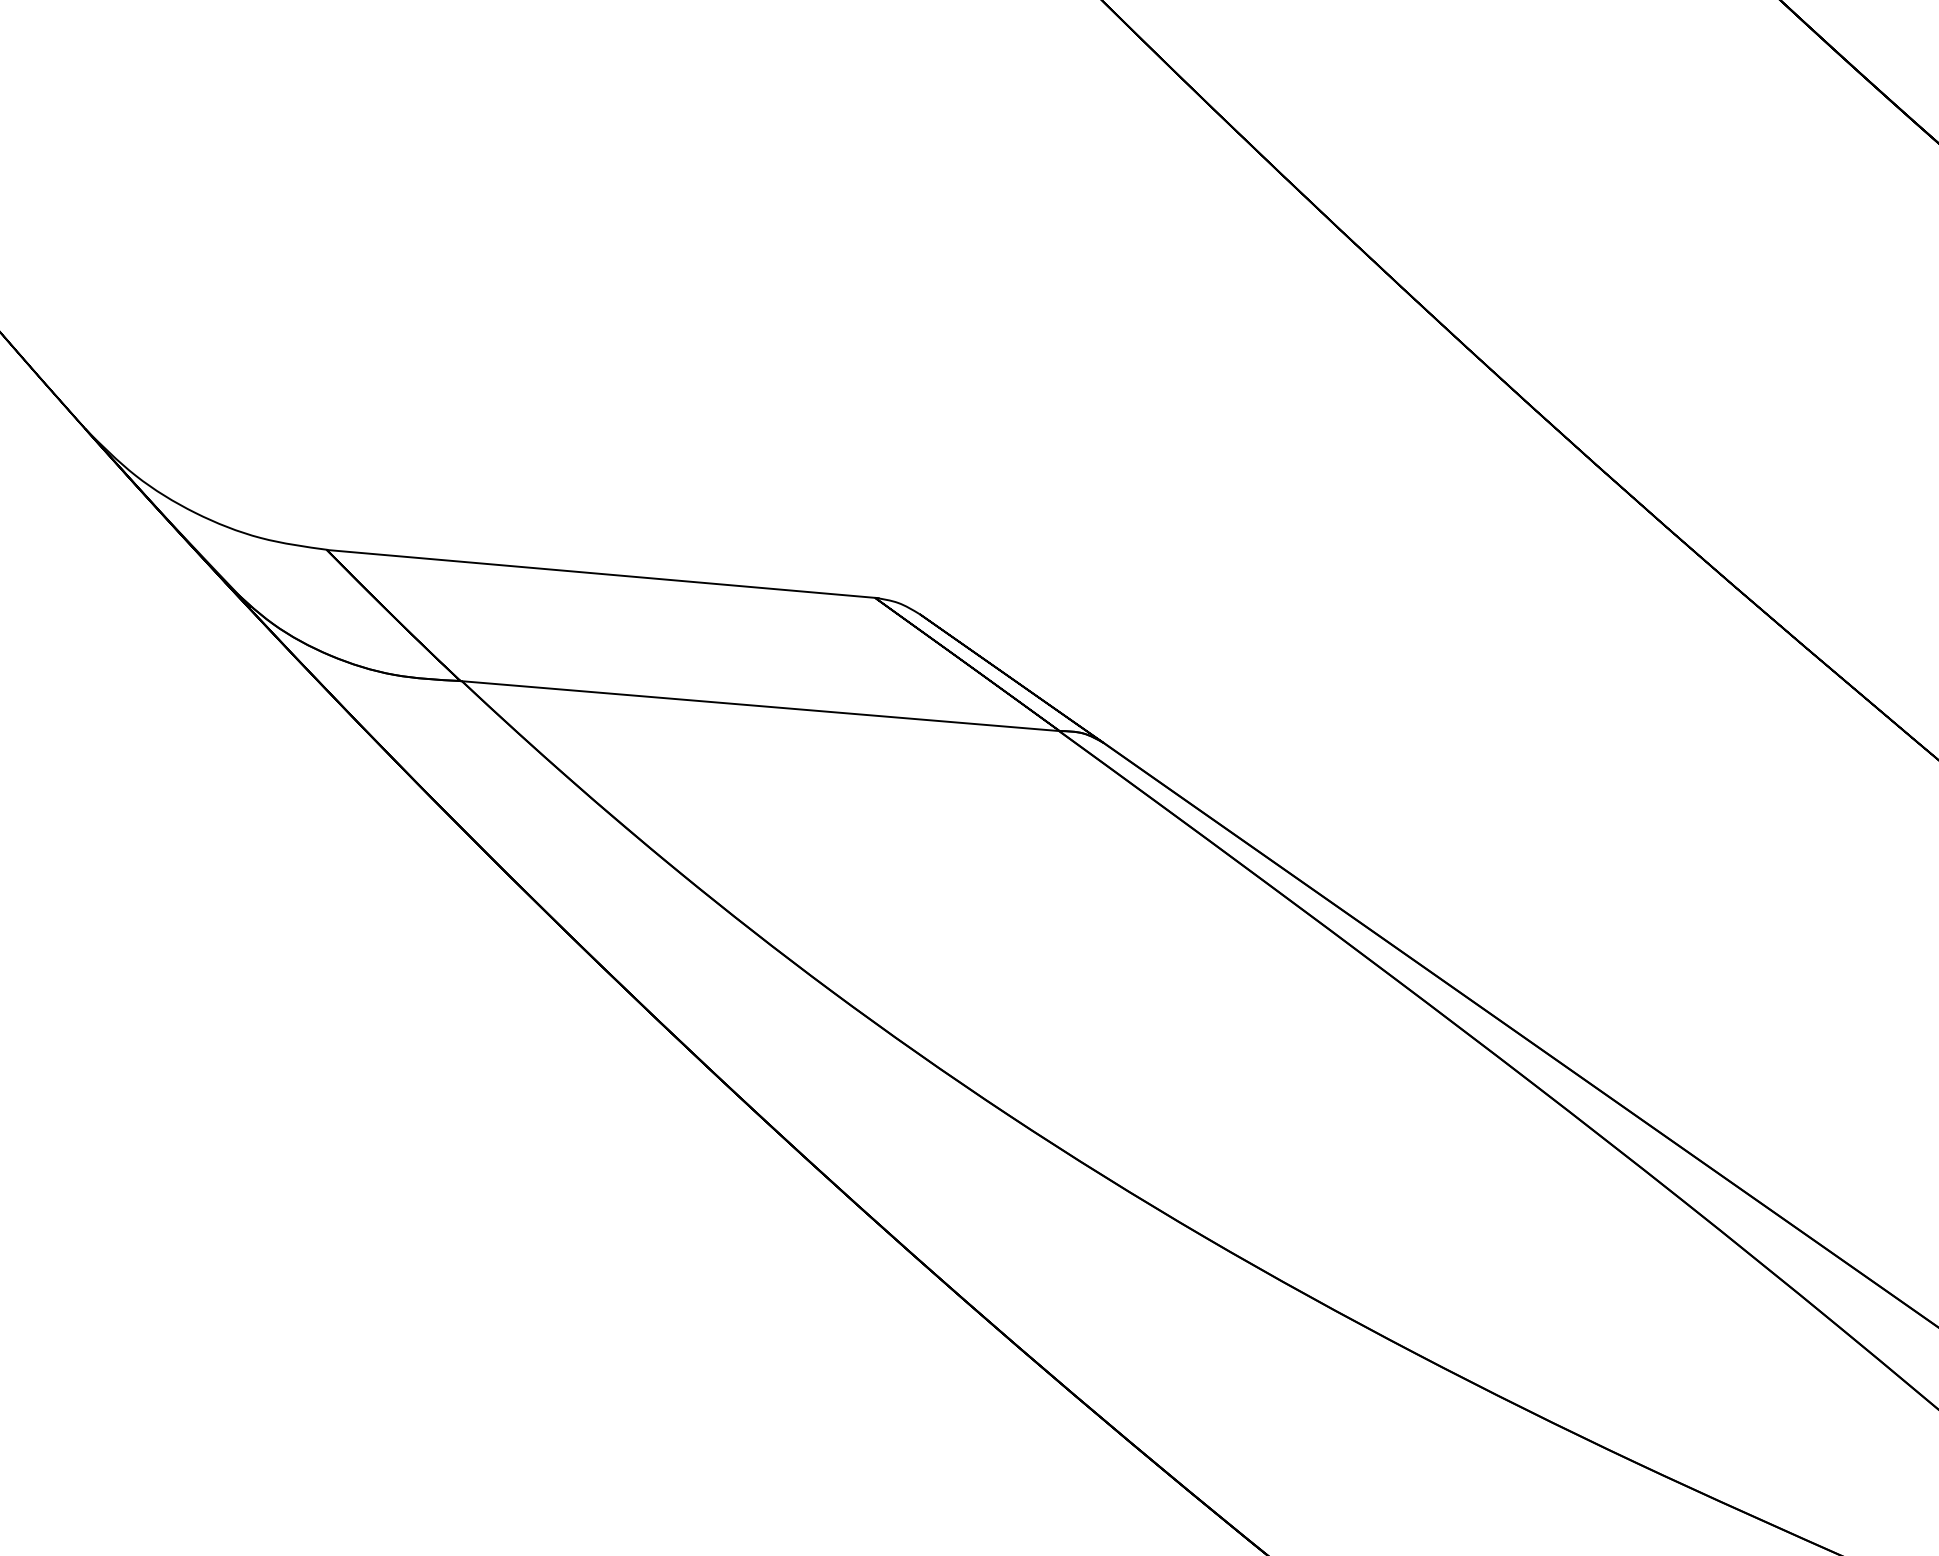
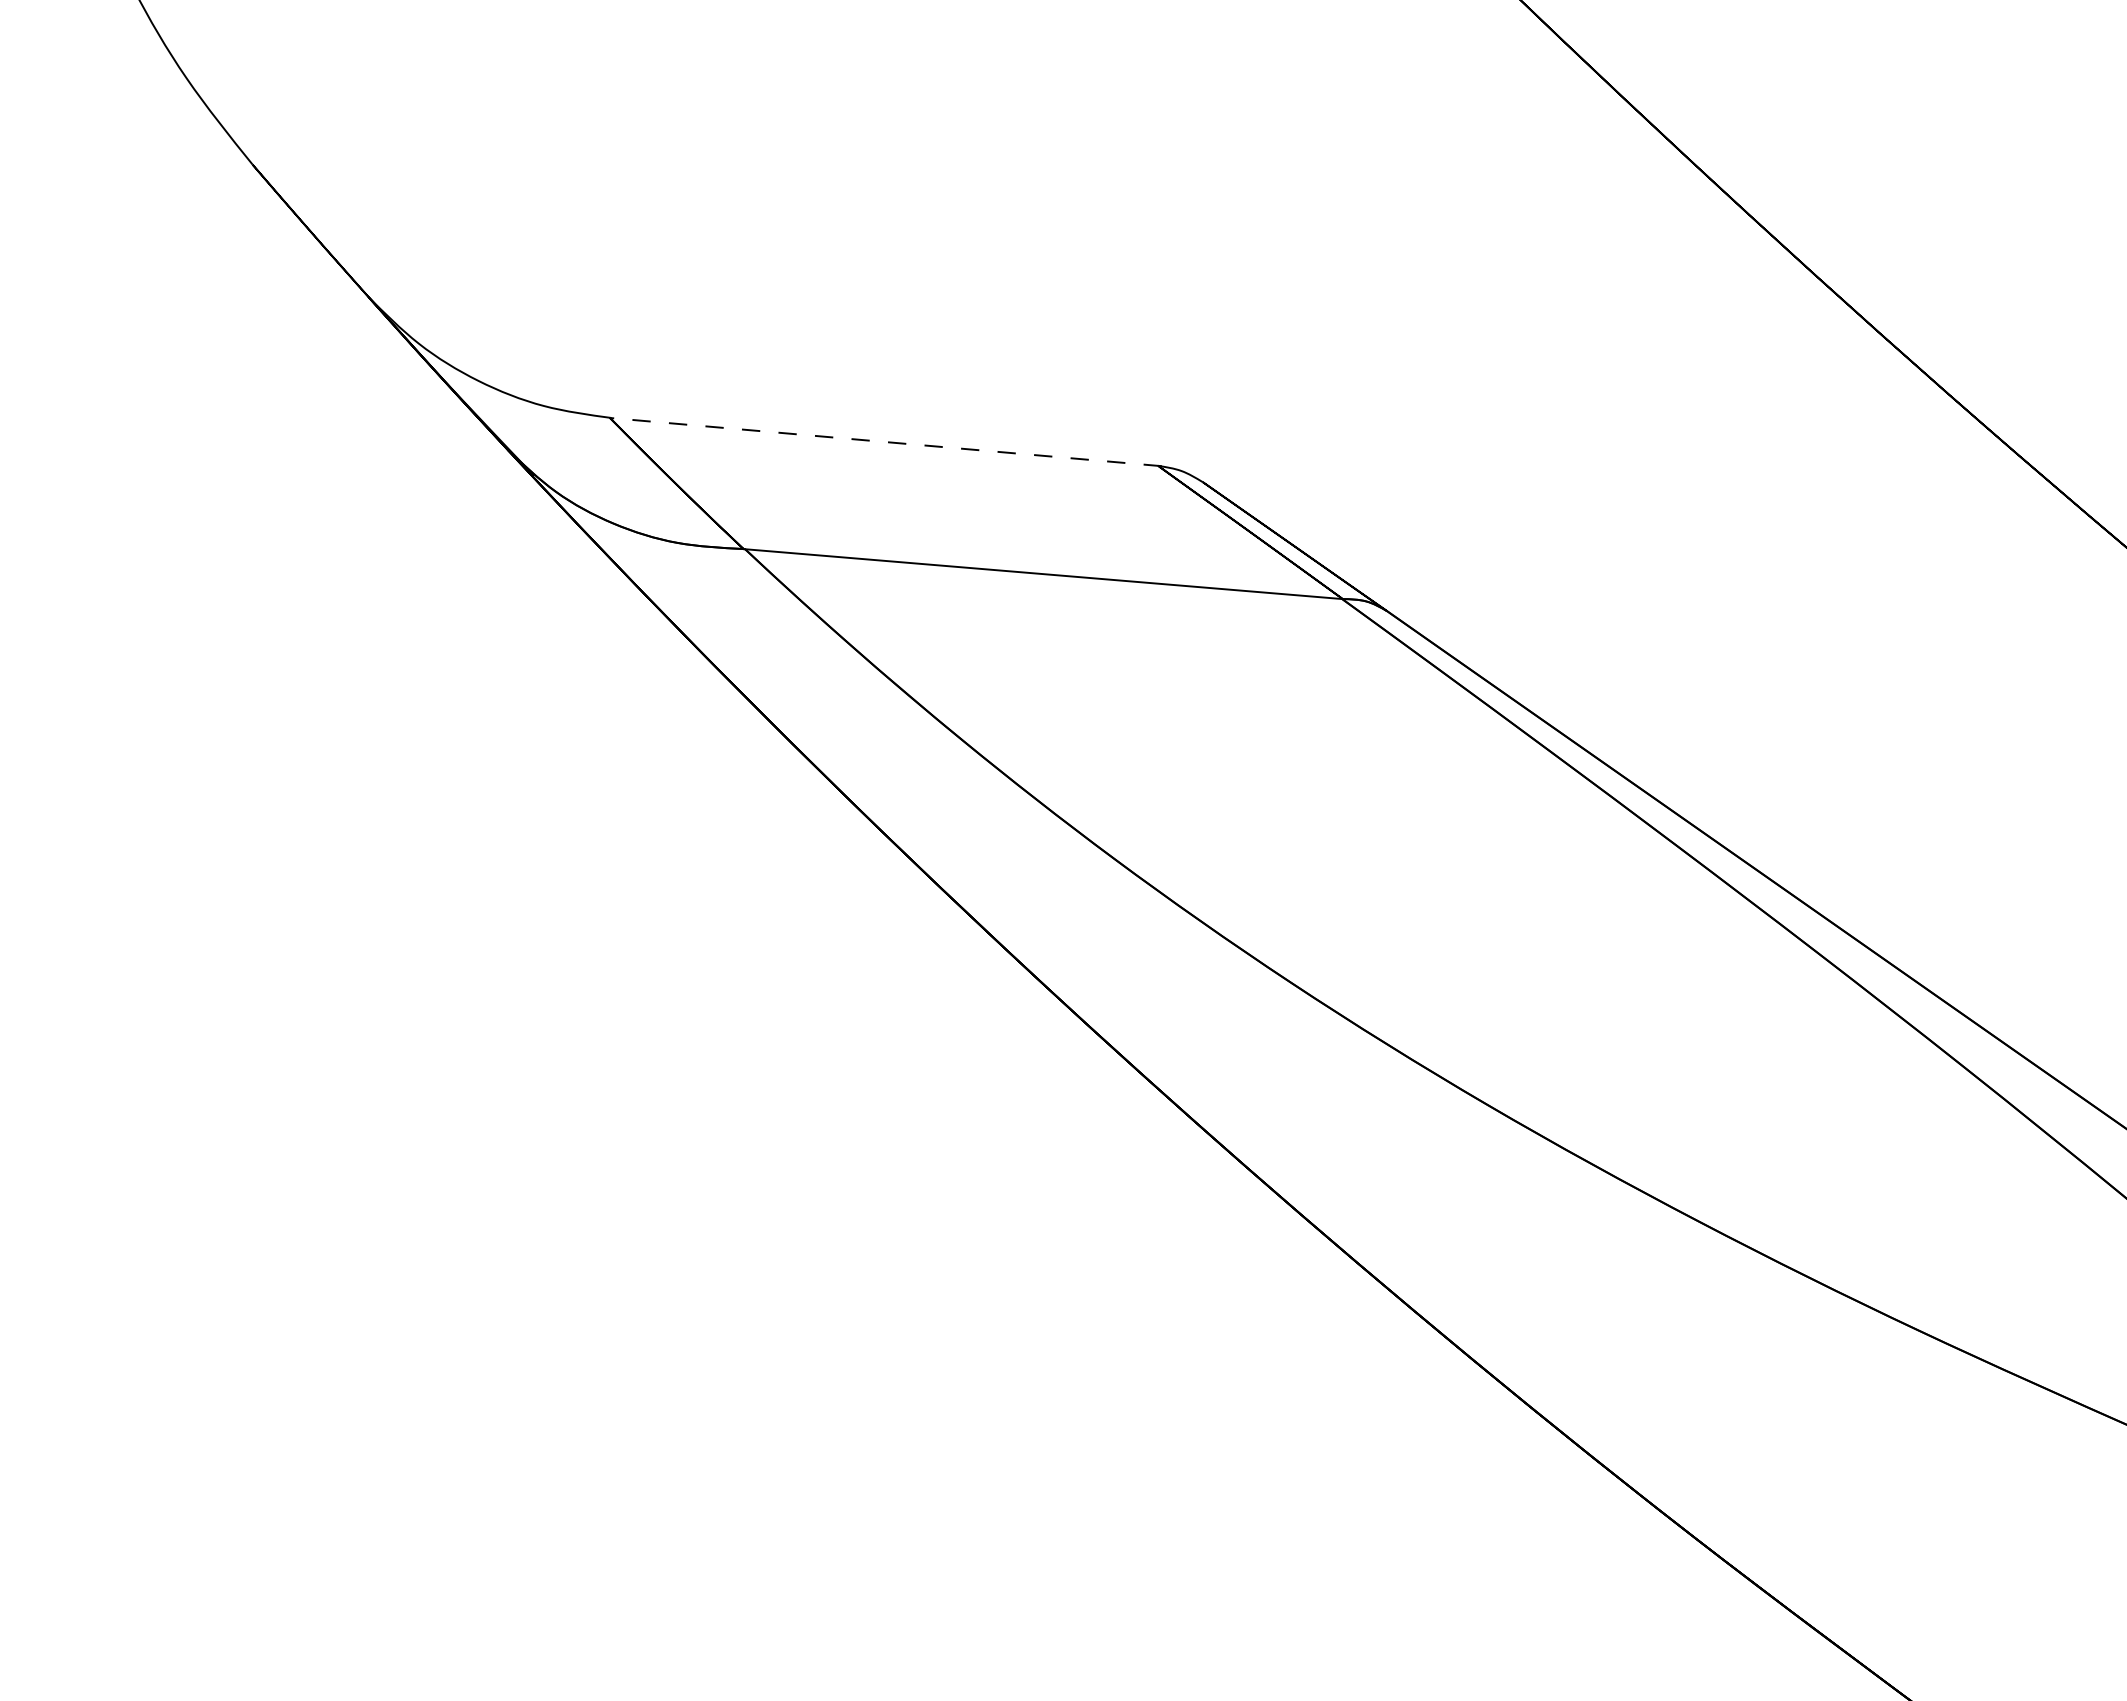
line: (602, 574) -> (885, 442), solid -> dashed

